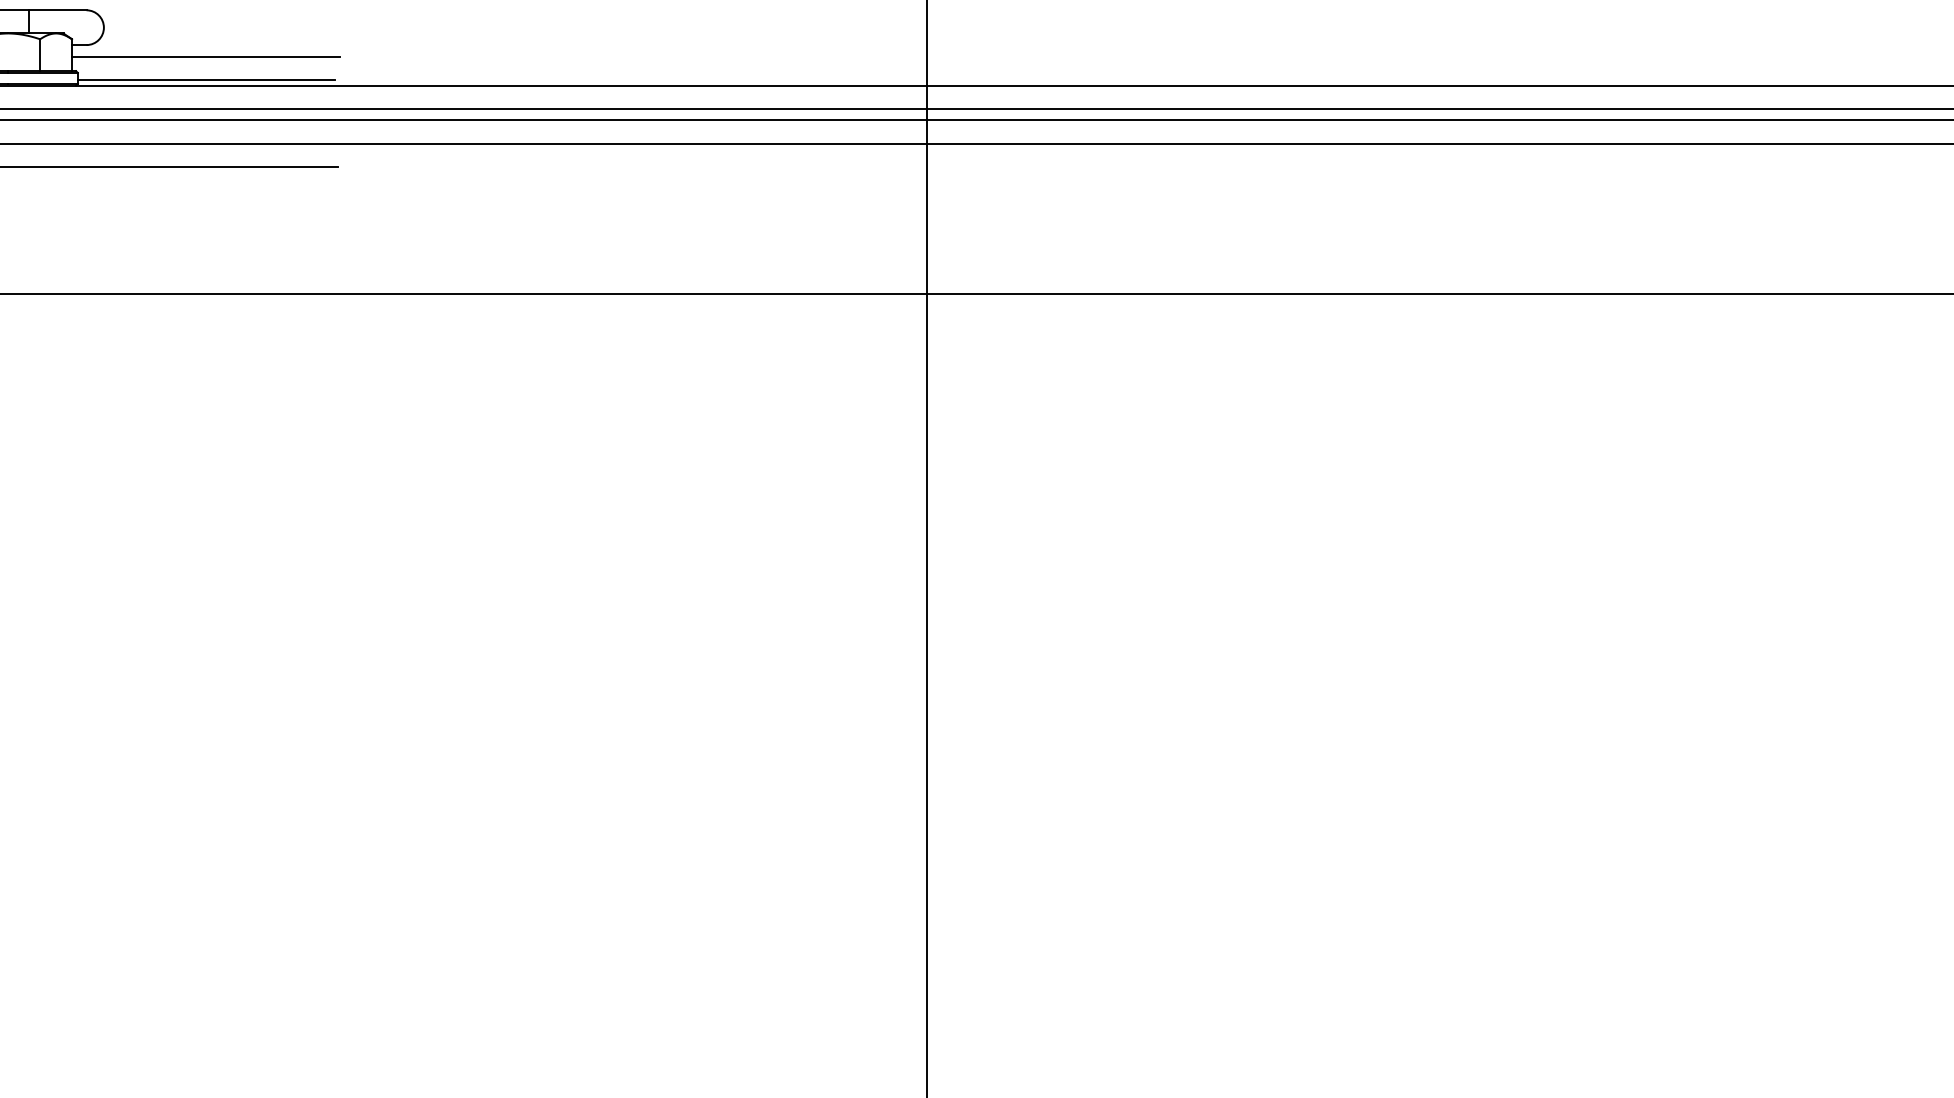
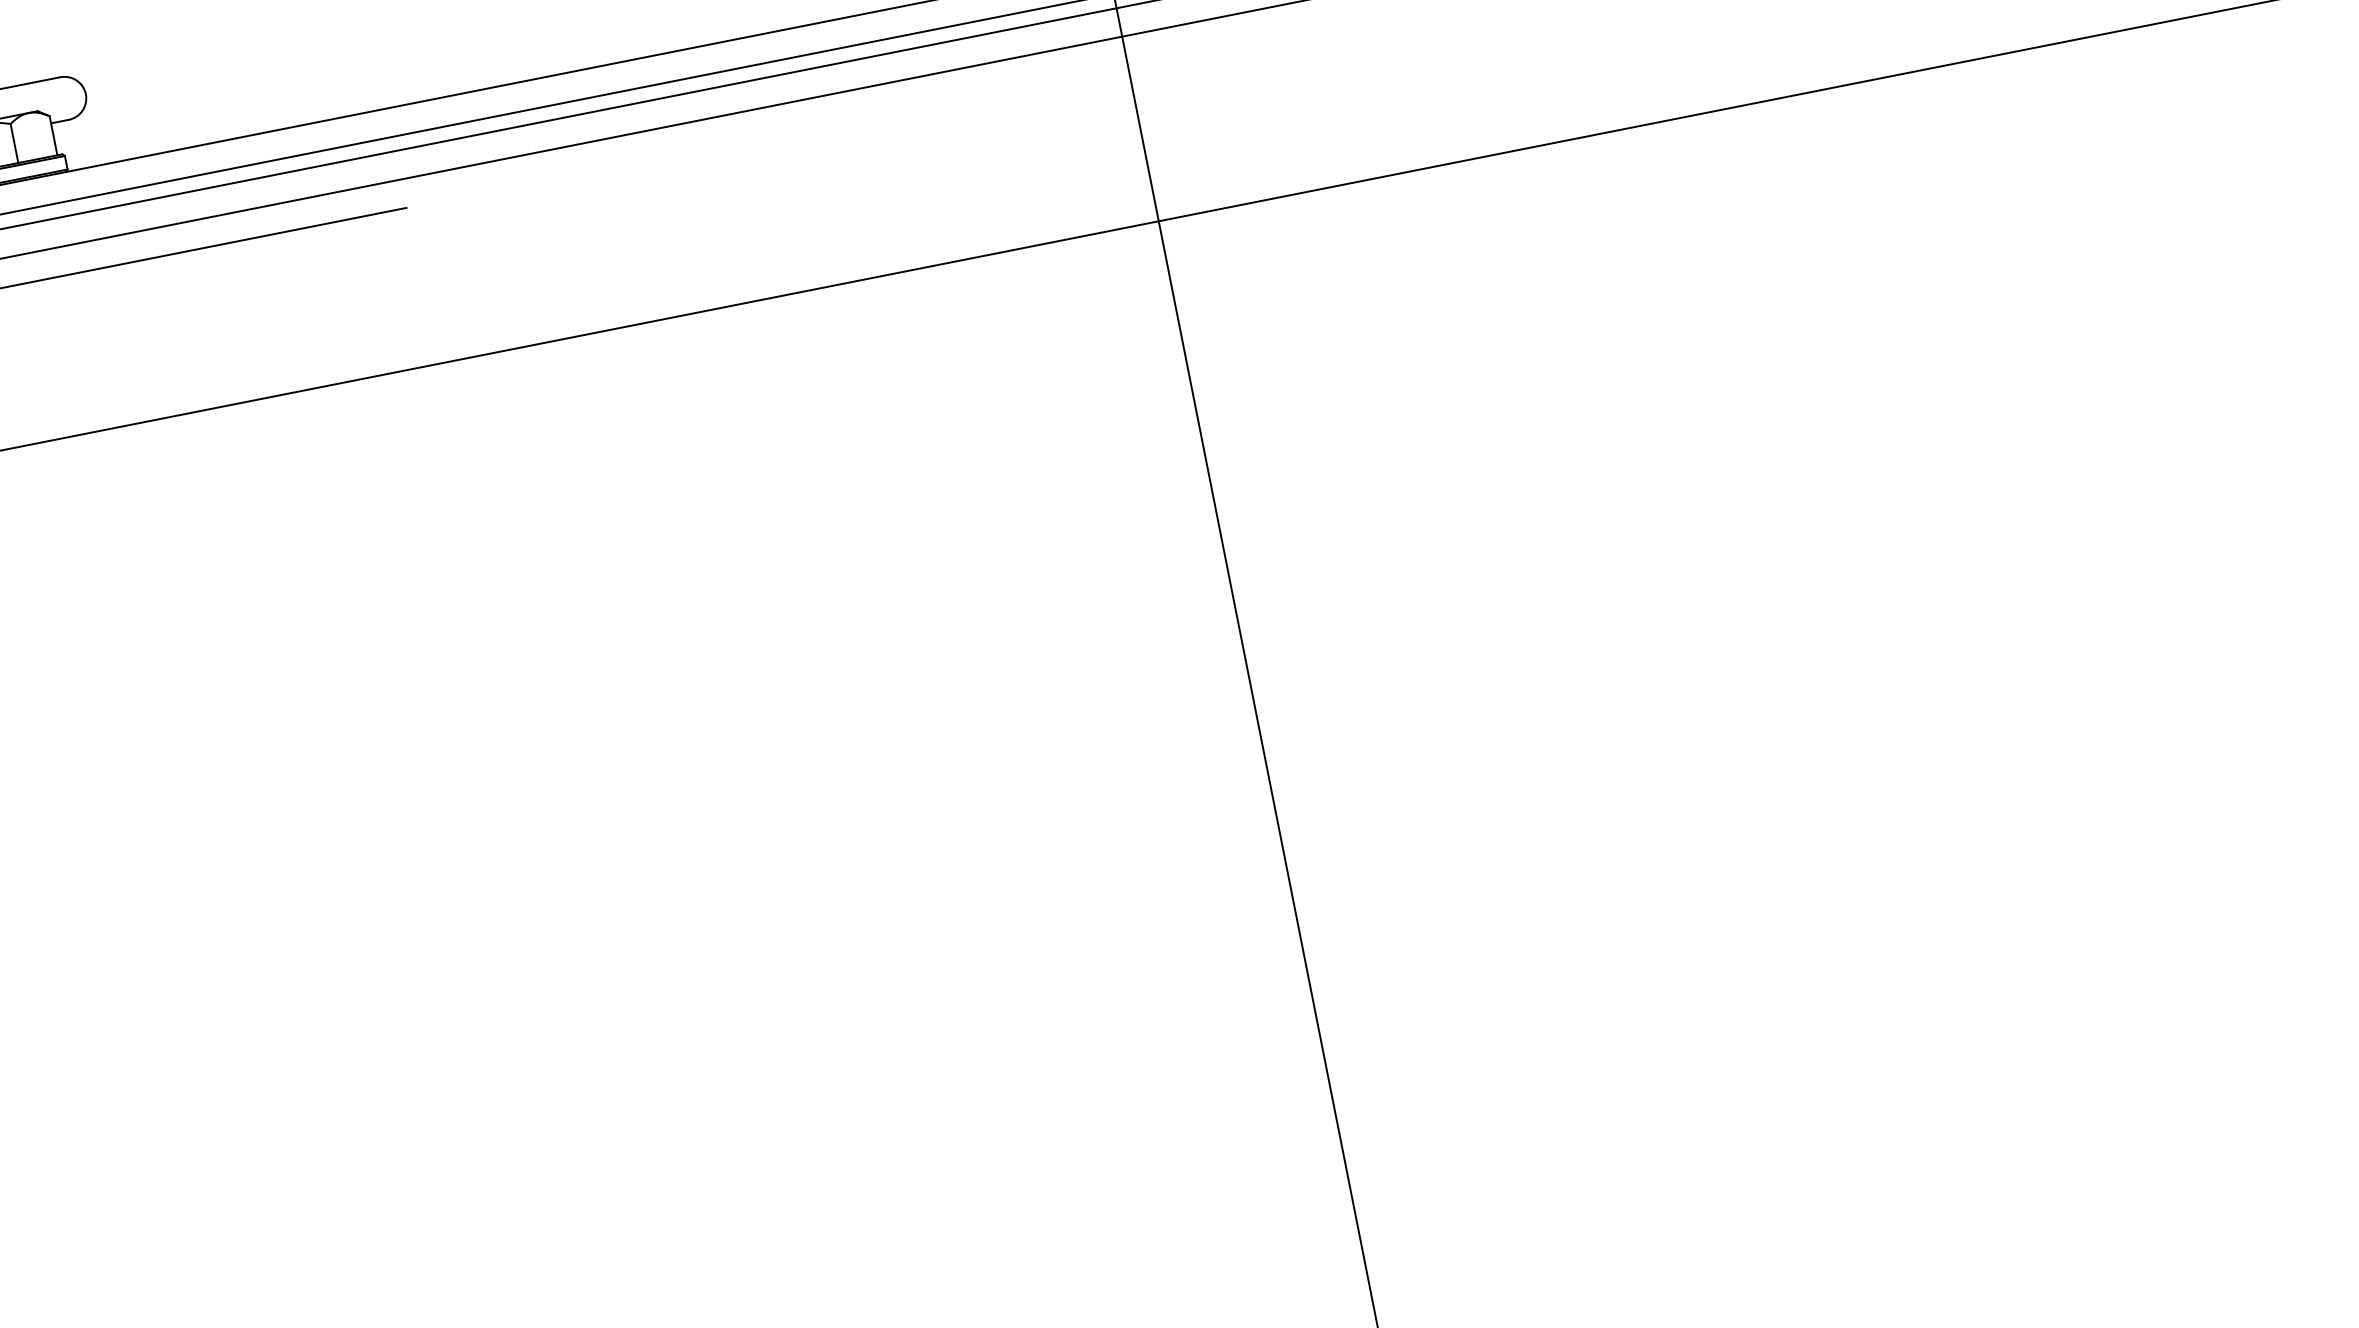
line: (206, 56) -> (218, 104), removed
line: (205, 79) -> (222, 133), removed

